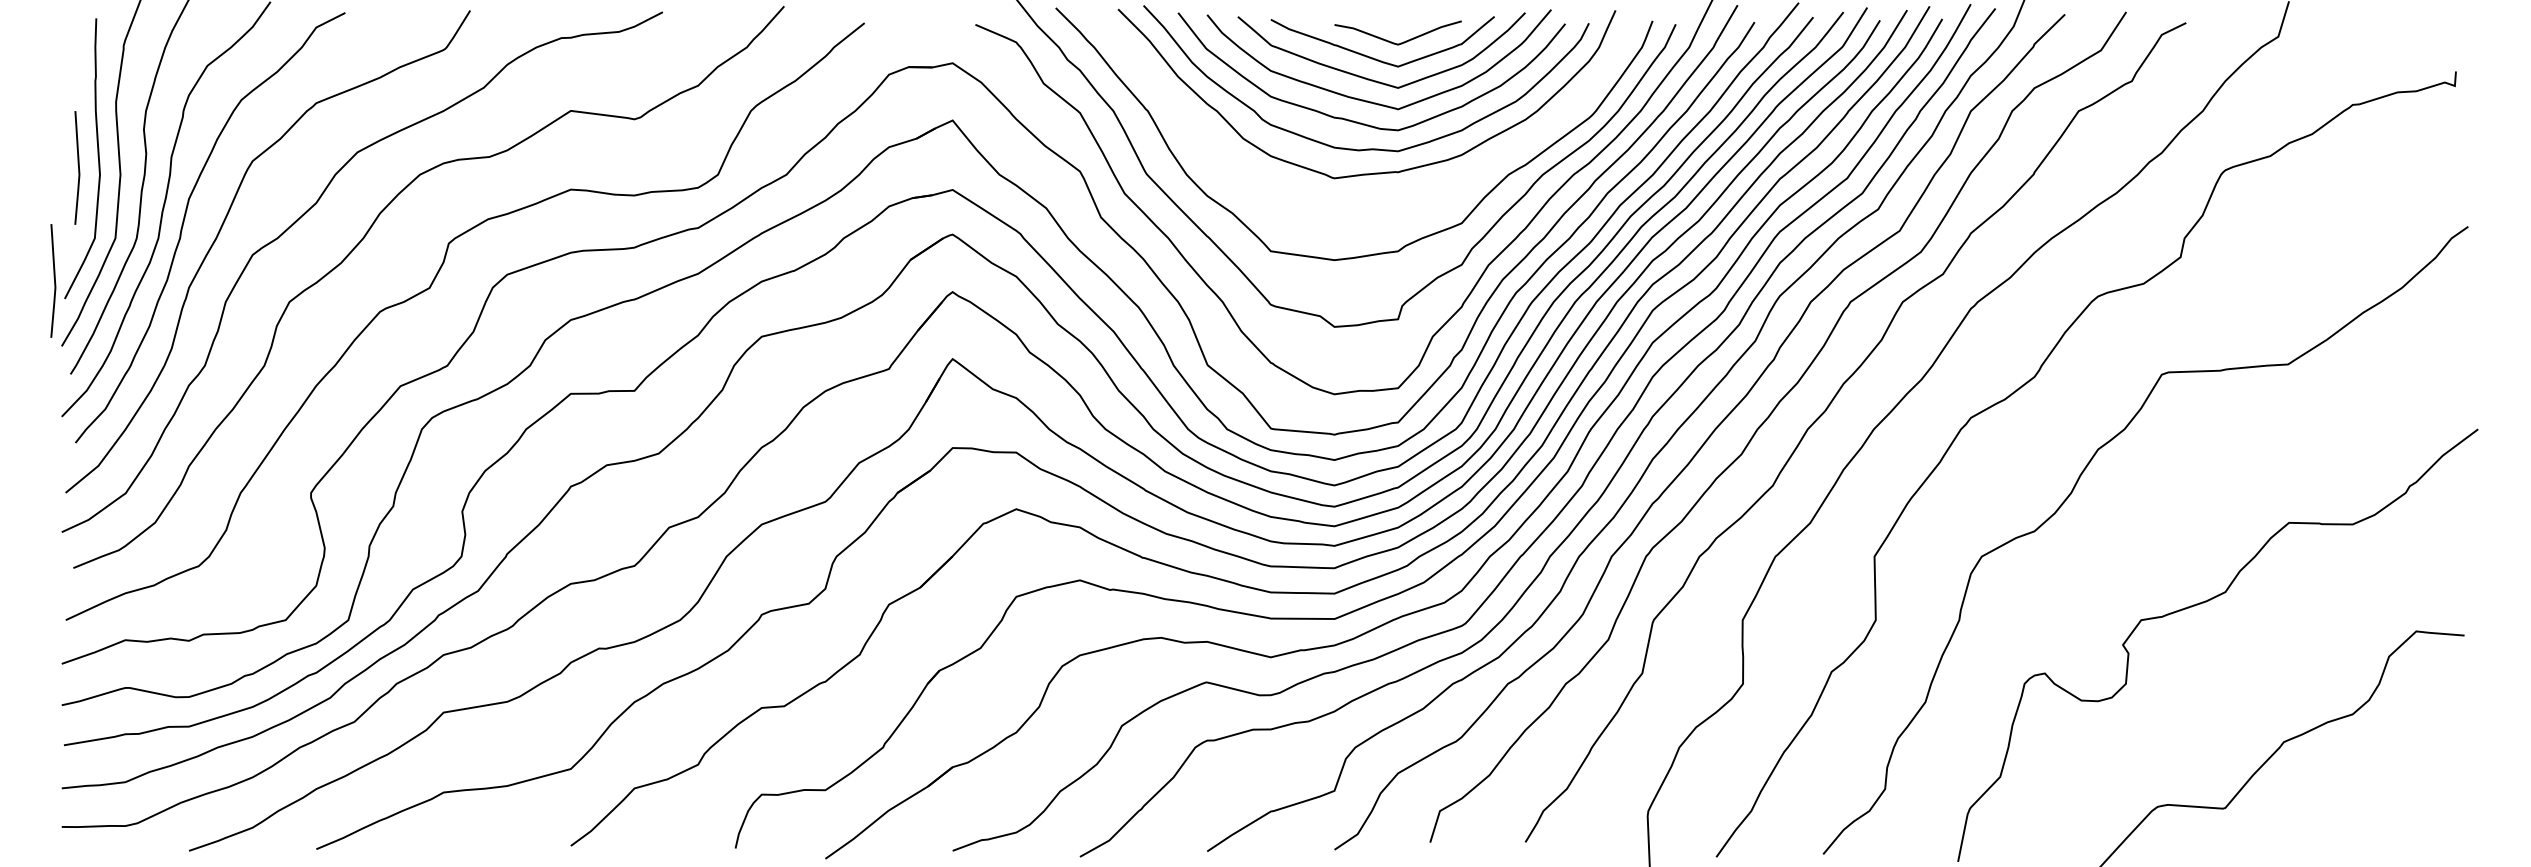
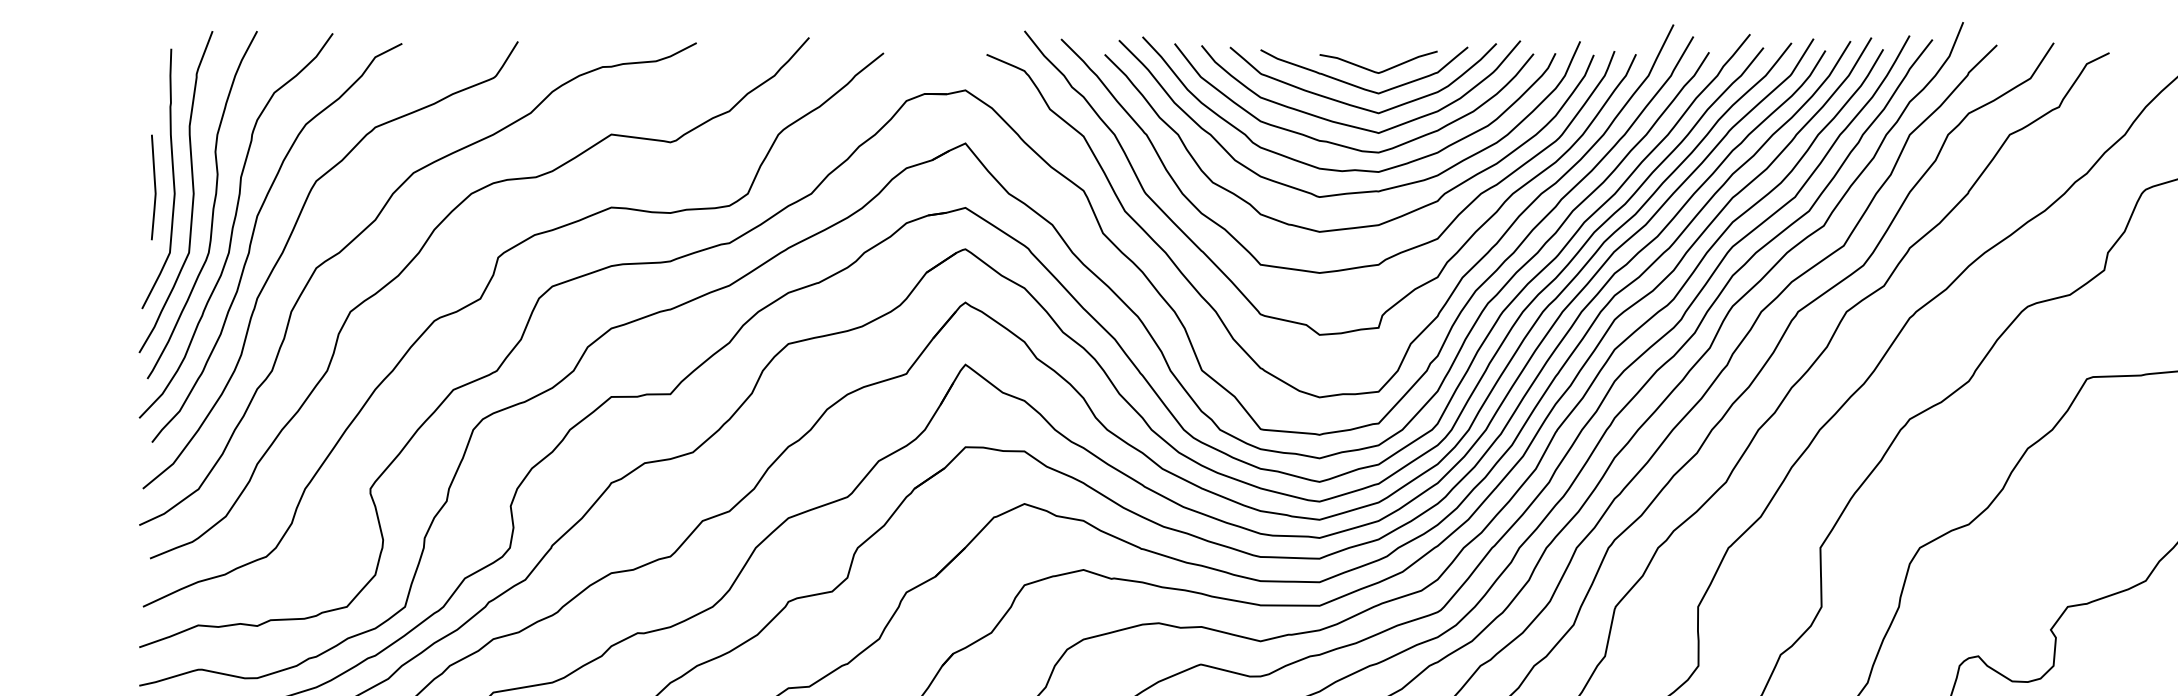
curve: (1379, 209) -> (1361, 226), added
curve: (54, 280) -> (132, 291), removed

